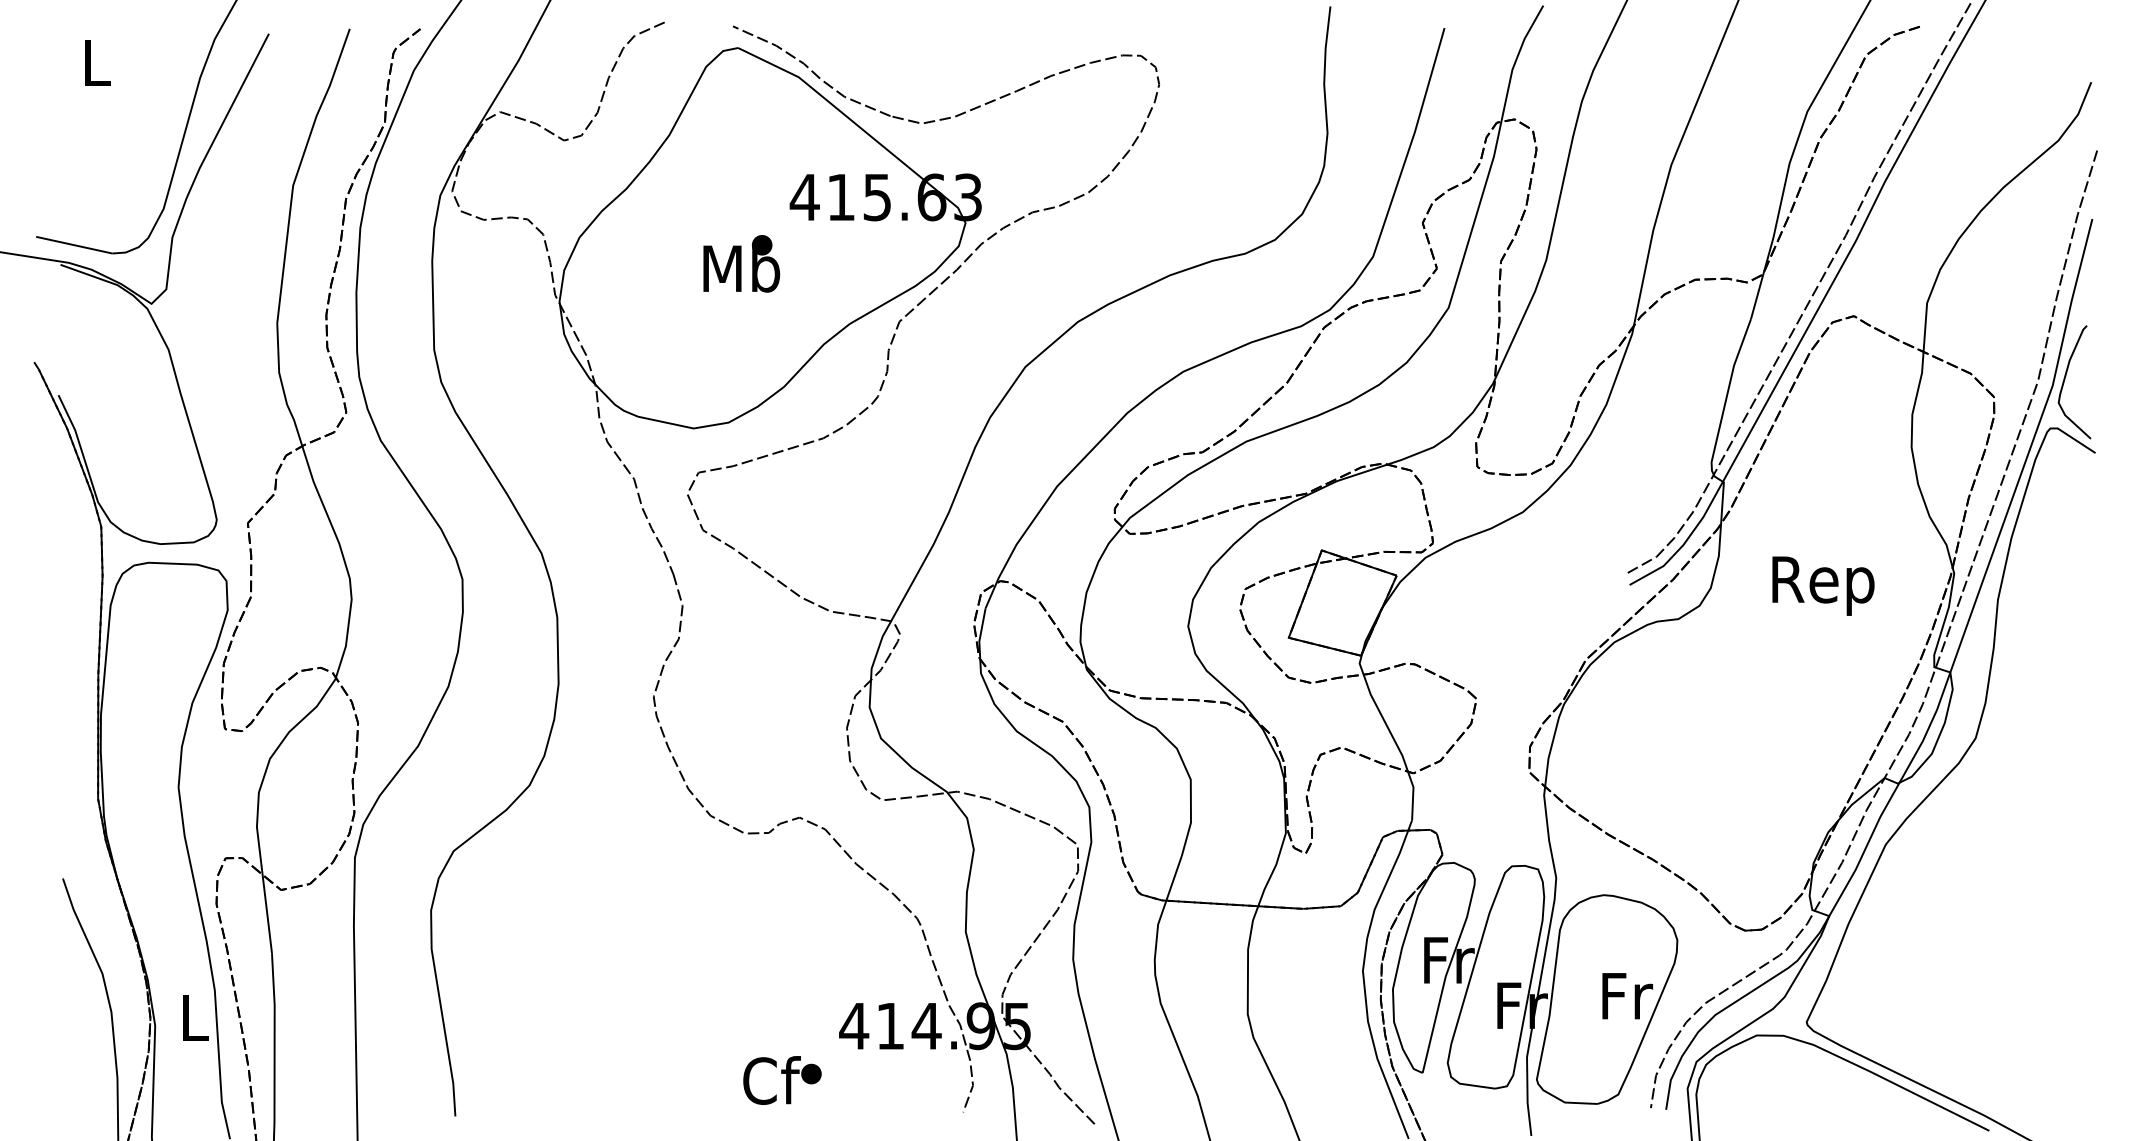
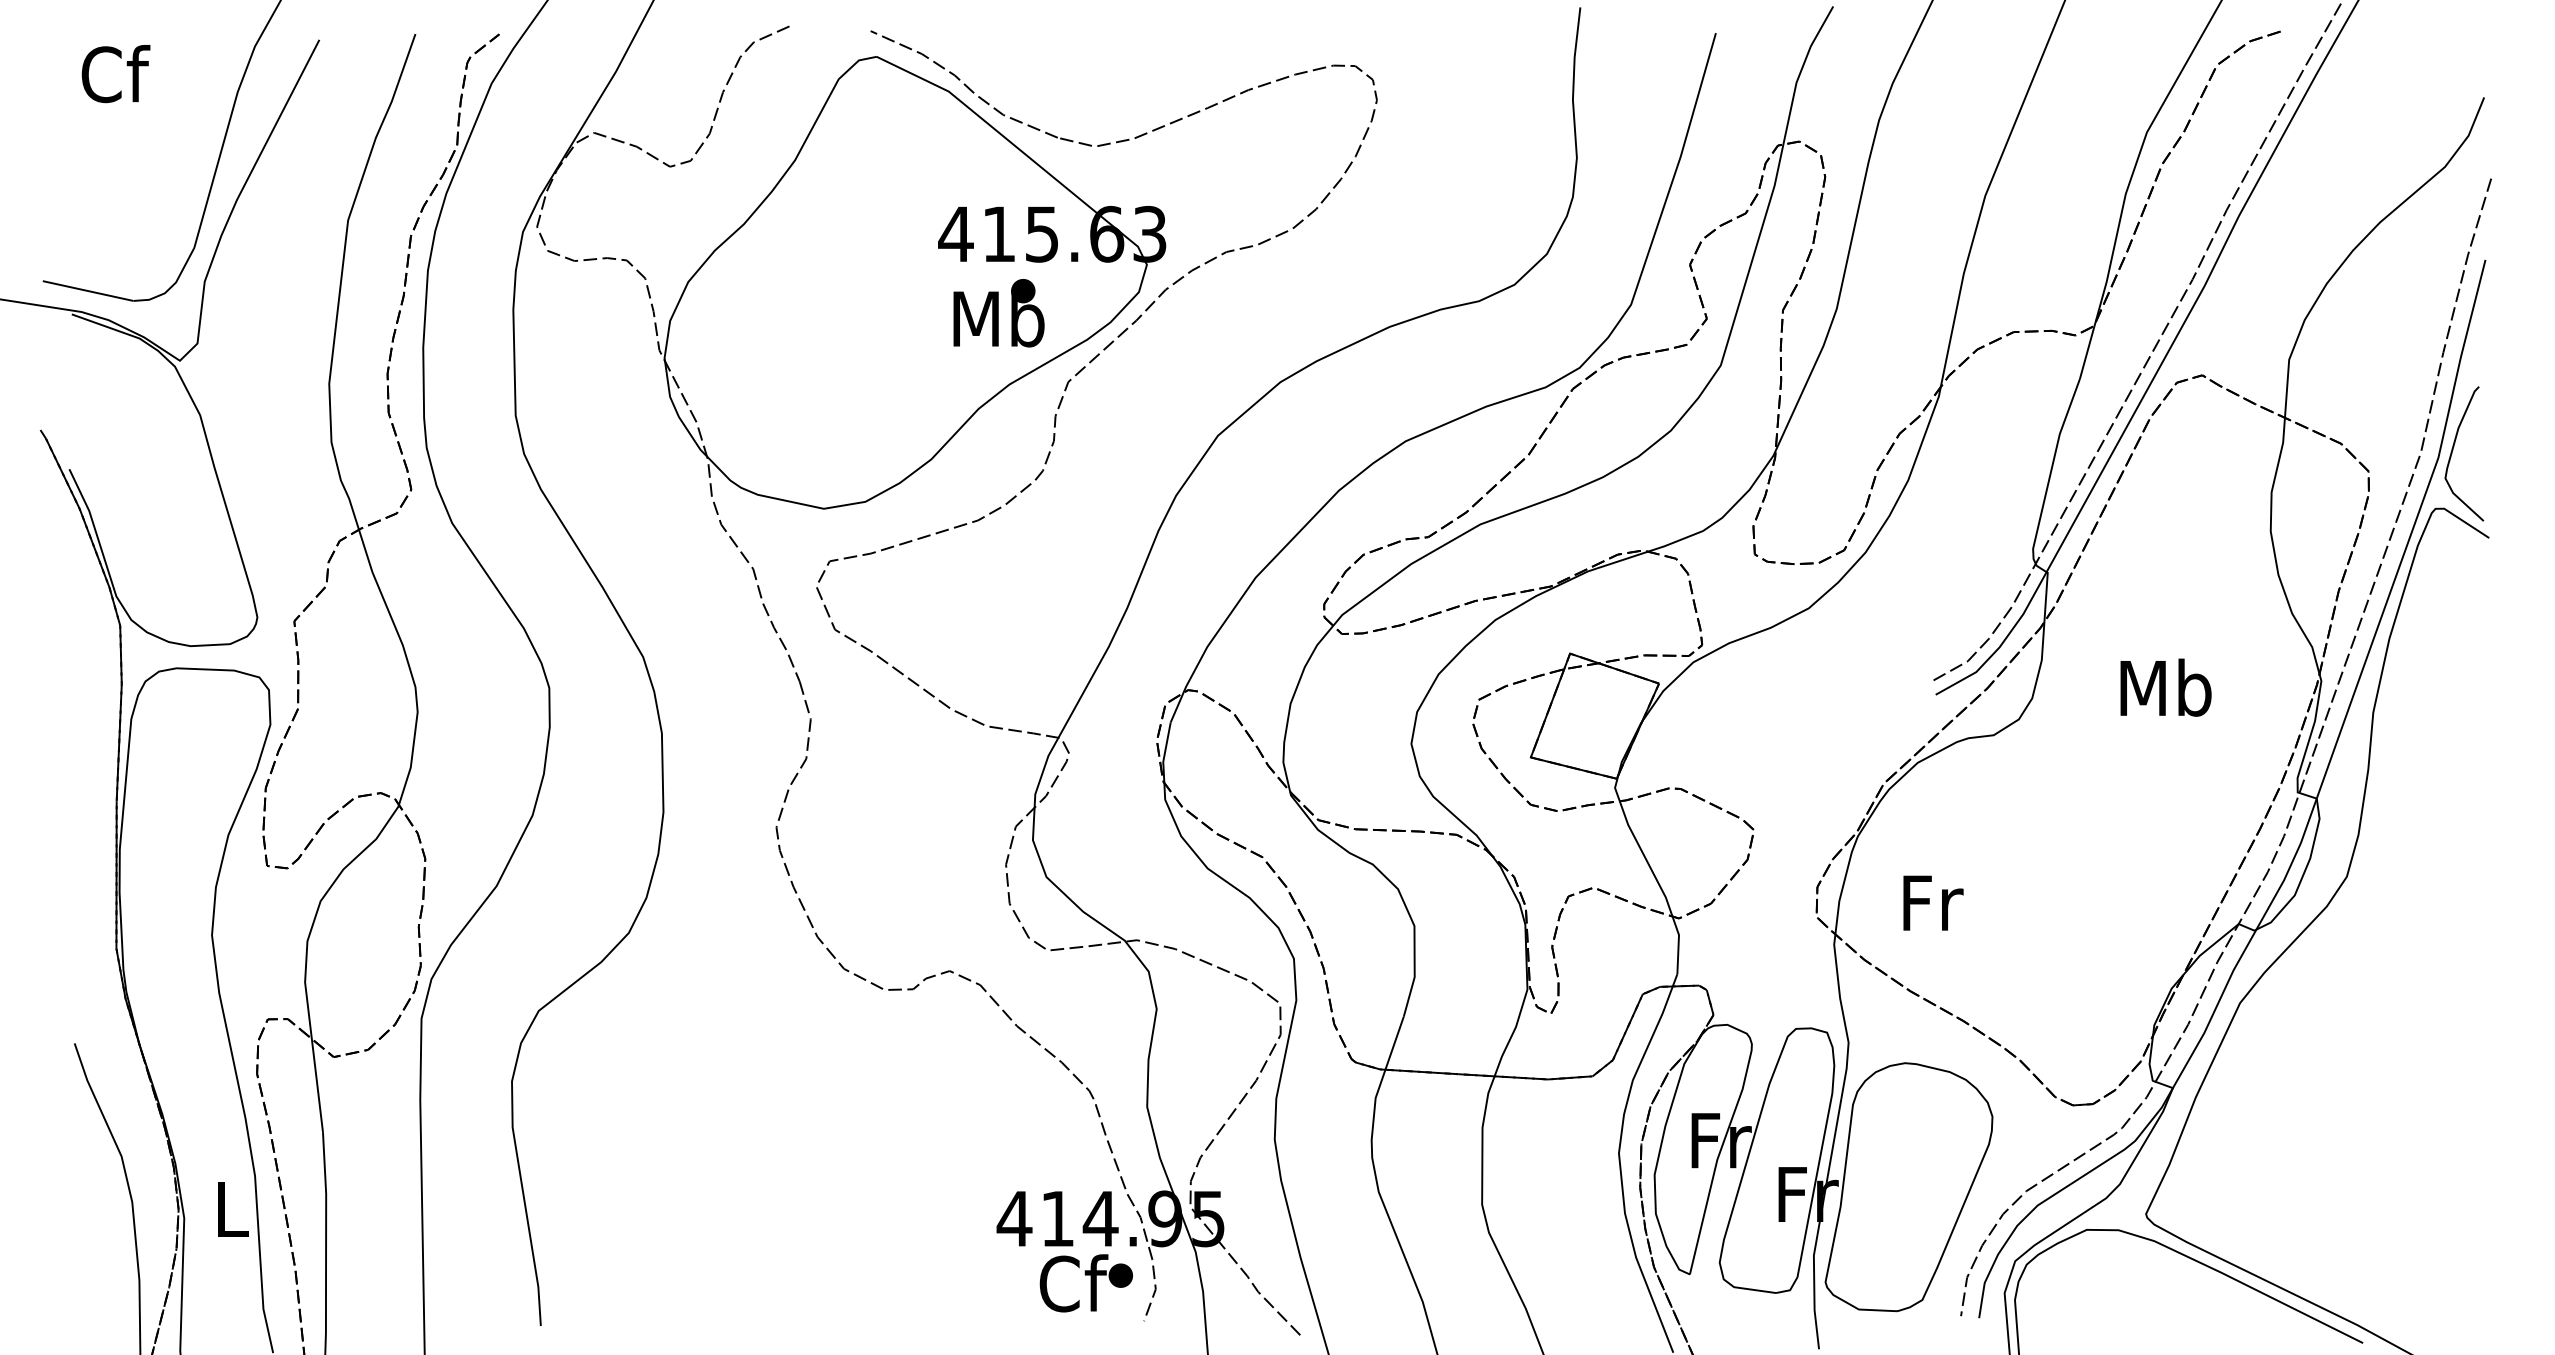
text: (97, 62) -> (115, 74), L -> Cf
text: (741, 264) -> (998, 313), moved
text: (1823, 584) -> (2165, 694), Rep -> Mb
text: (1627, 995) -> (1933, 902), moved
text: (781, 1080) -> (1085, 1283), moved

